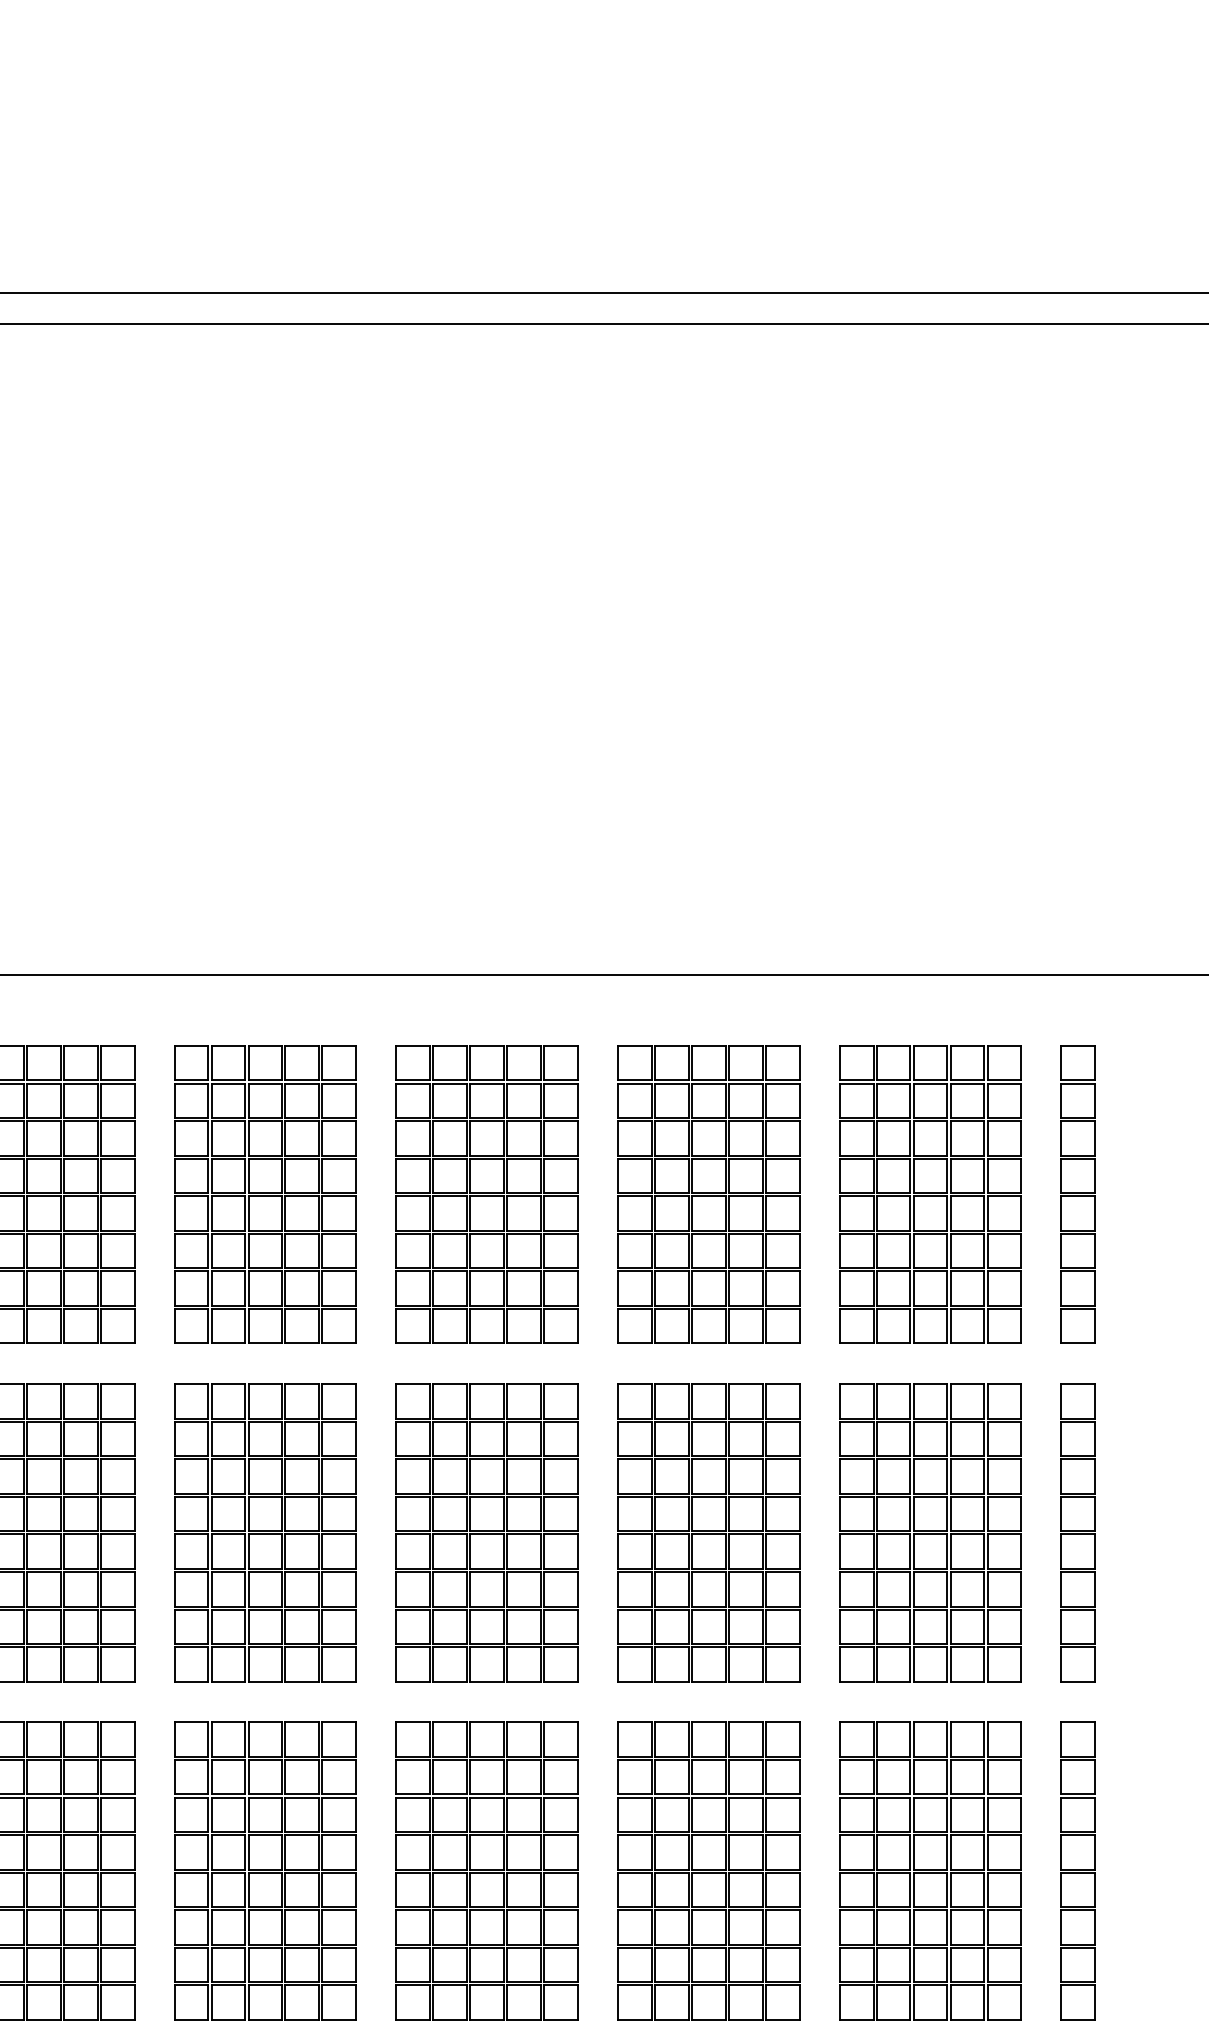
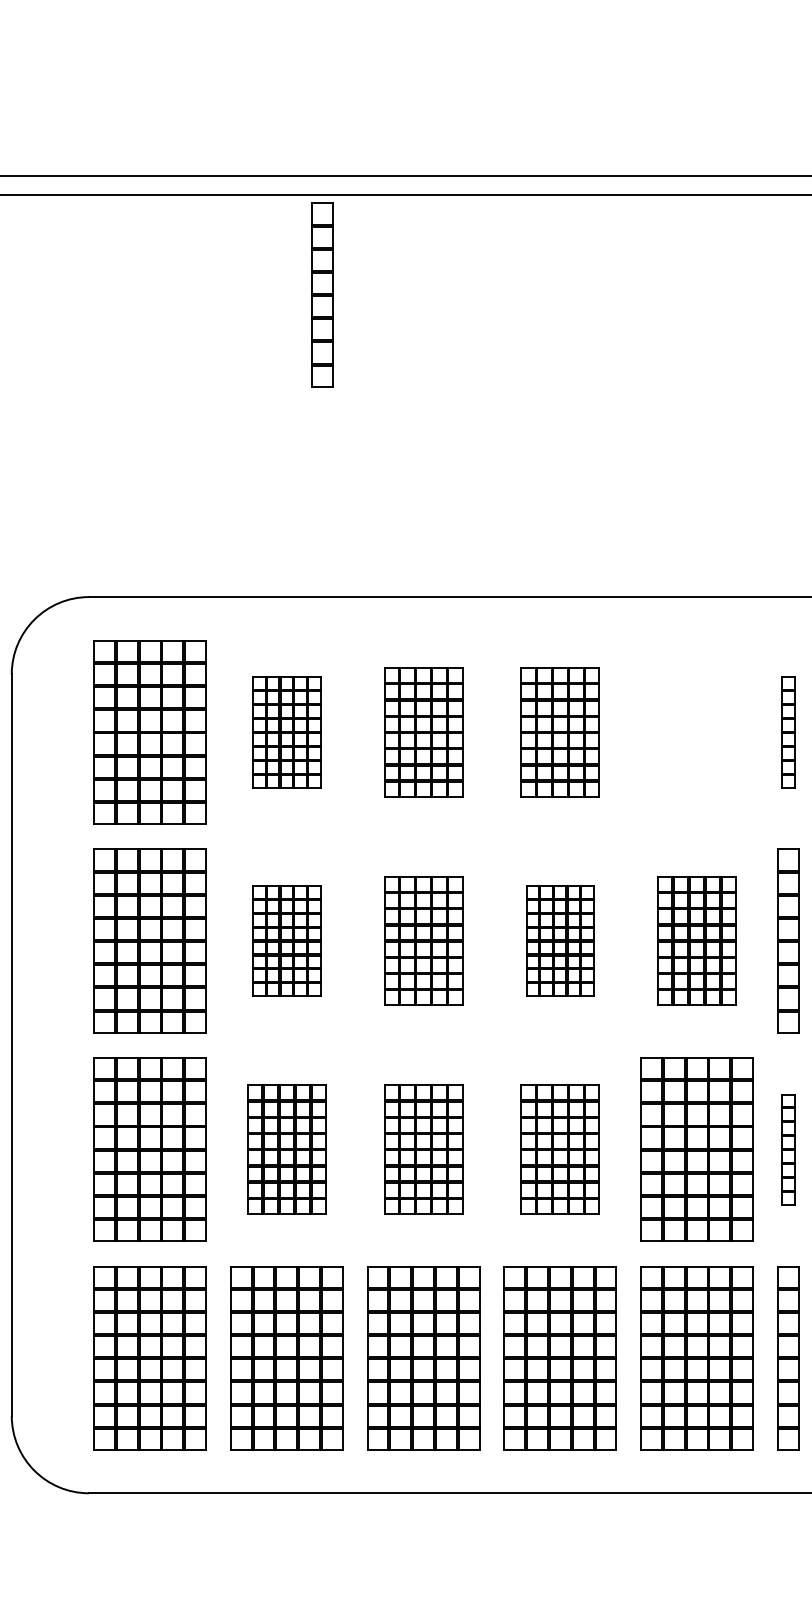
part: (323, 484) -> (322, 294), added
part: (264, 1194) -> (286, 732), size x0.6
part: (486, 1194) -> (423, 732), size x0.7
part: (707, 1194) -> (559, 732), size x0.7
part: (929, 1194) -> (696, 732), removed
part: (1078, 1194) -> (788, 732), size x0.6
part: (264, 1531) -> (286, 940), size x0.6
part: (486, 1531) -> (423, 940), size x0.7
part: (707, 1531) -> (559, 940), size x0.6
part: (929, 1531) -> (696, 940), size x0.7
part: (264, 1870) -> (286, 1149), size x0.7
part: (486, 1870) -> (423, 1149), size x0.7
part: (707, 1870) -> (559, 1149), size x0.7
part: (1078, 1870) -> (788, 1149), size x0.6

